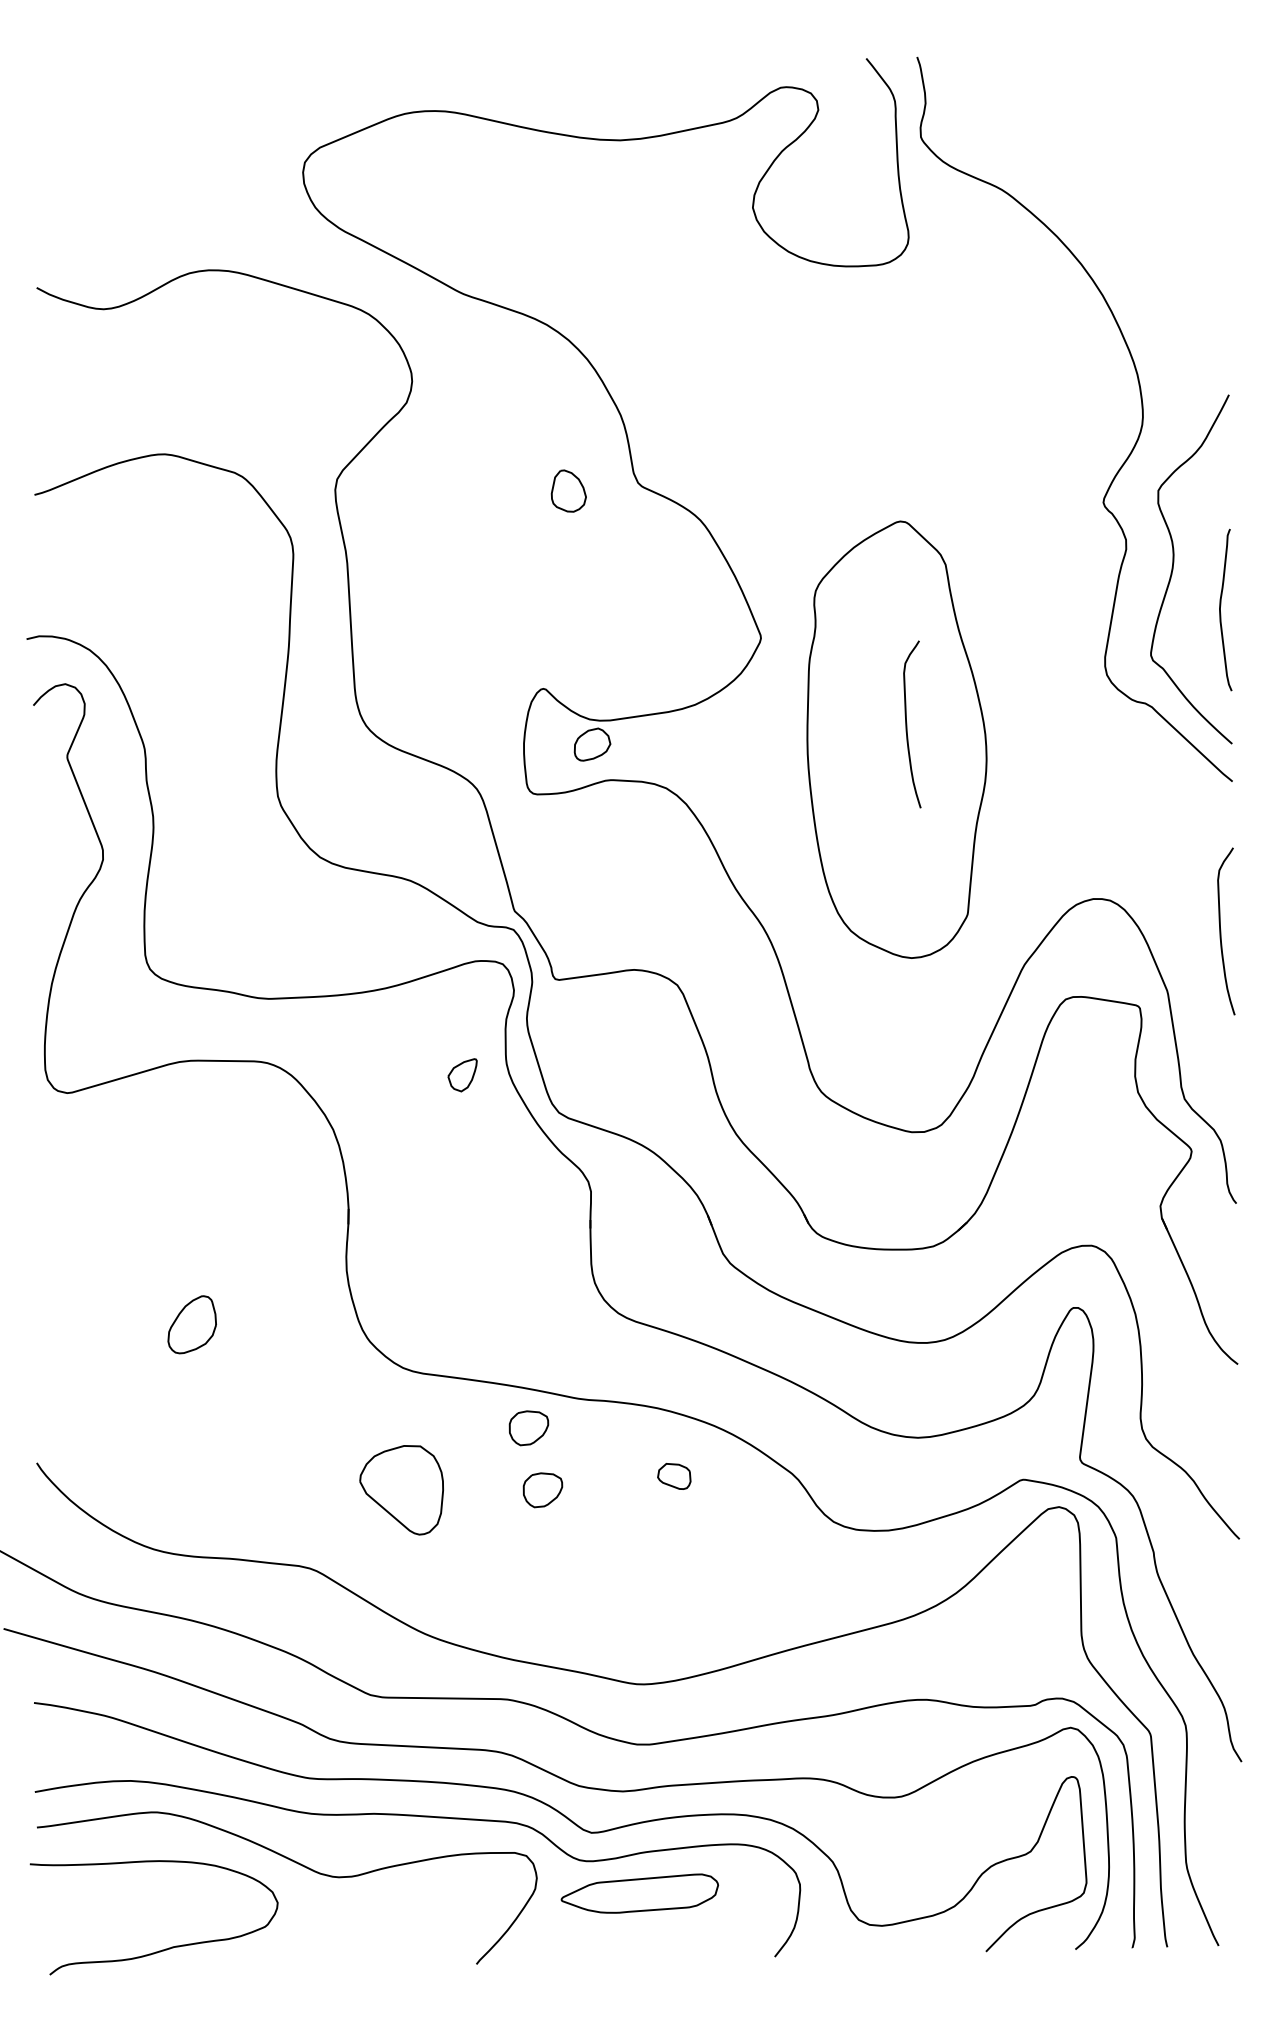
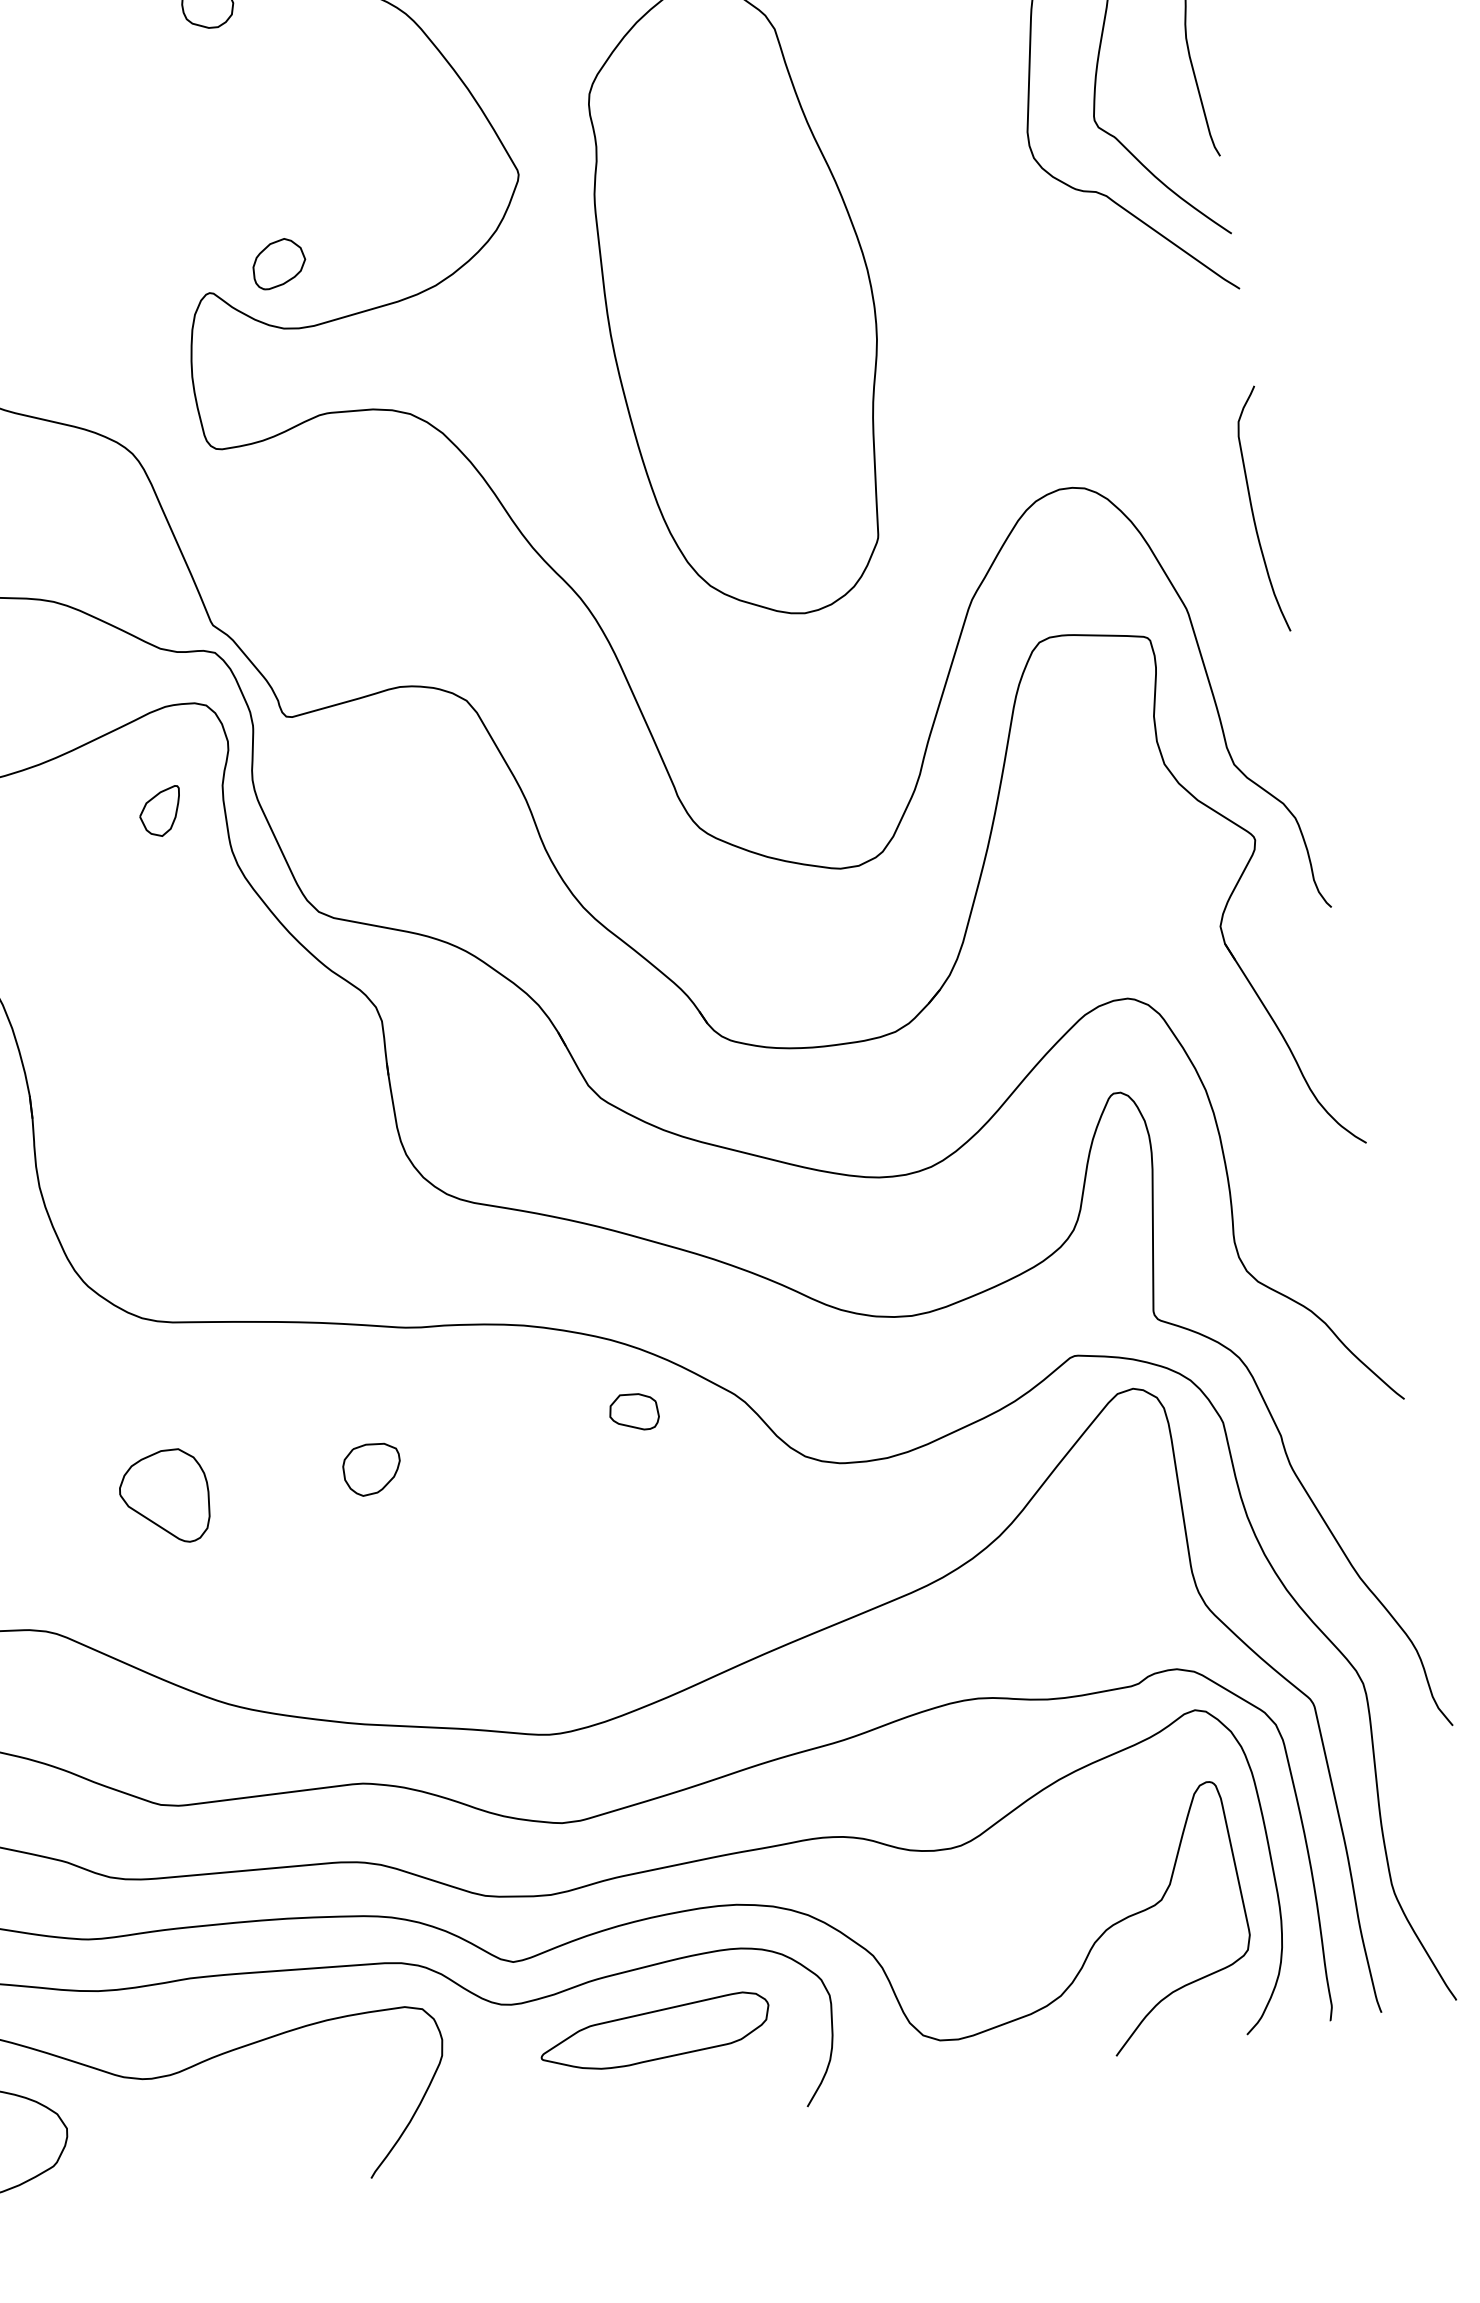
curve: (907, 724) -> (751, 271), removed
part: (592, 744) -> (278, 263), moved
part: (462, 1075) -> (160, 812), moved
part: (528, 1428) -> (338, 1381), removed
part: (674, 1476) -> (634, 1412), moved
part: (401, 1489) -> (164, 1496), size x0.71
part: (639, 1893) -> (654, 2033), moved

